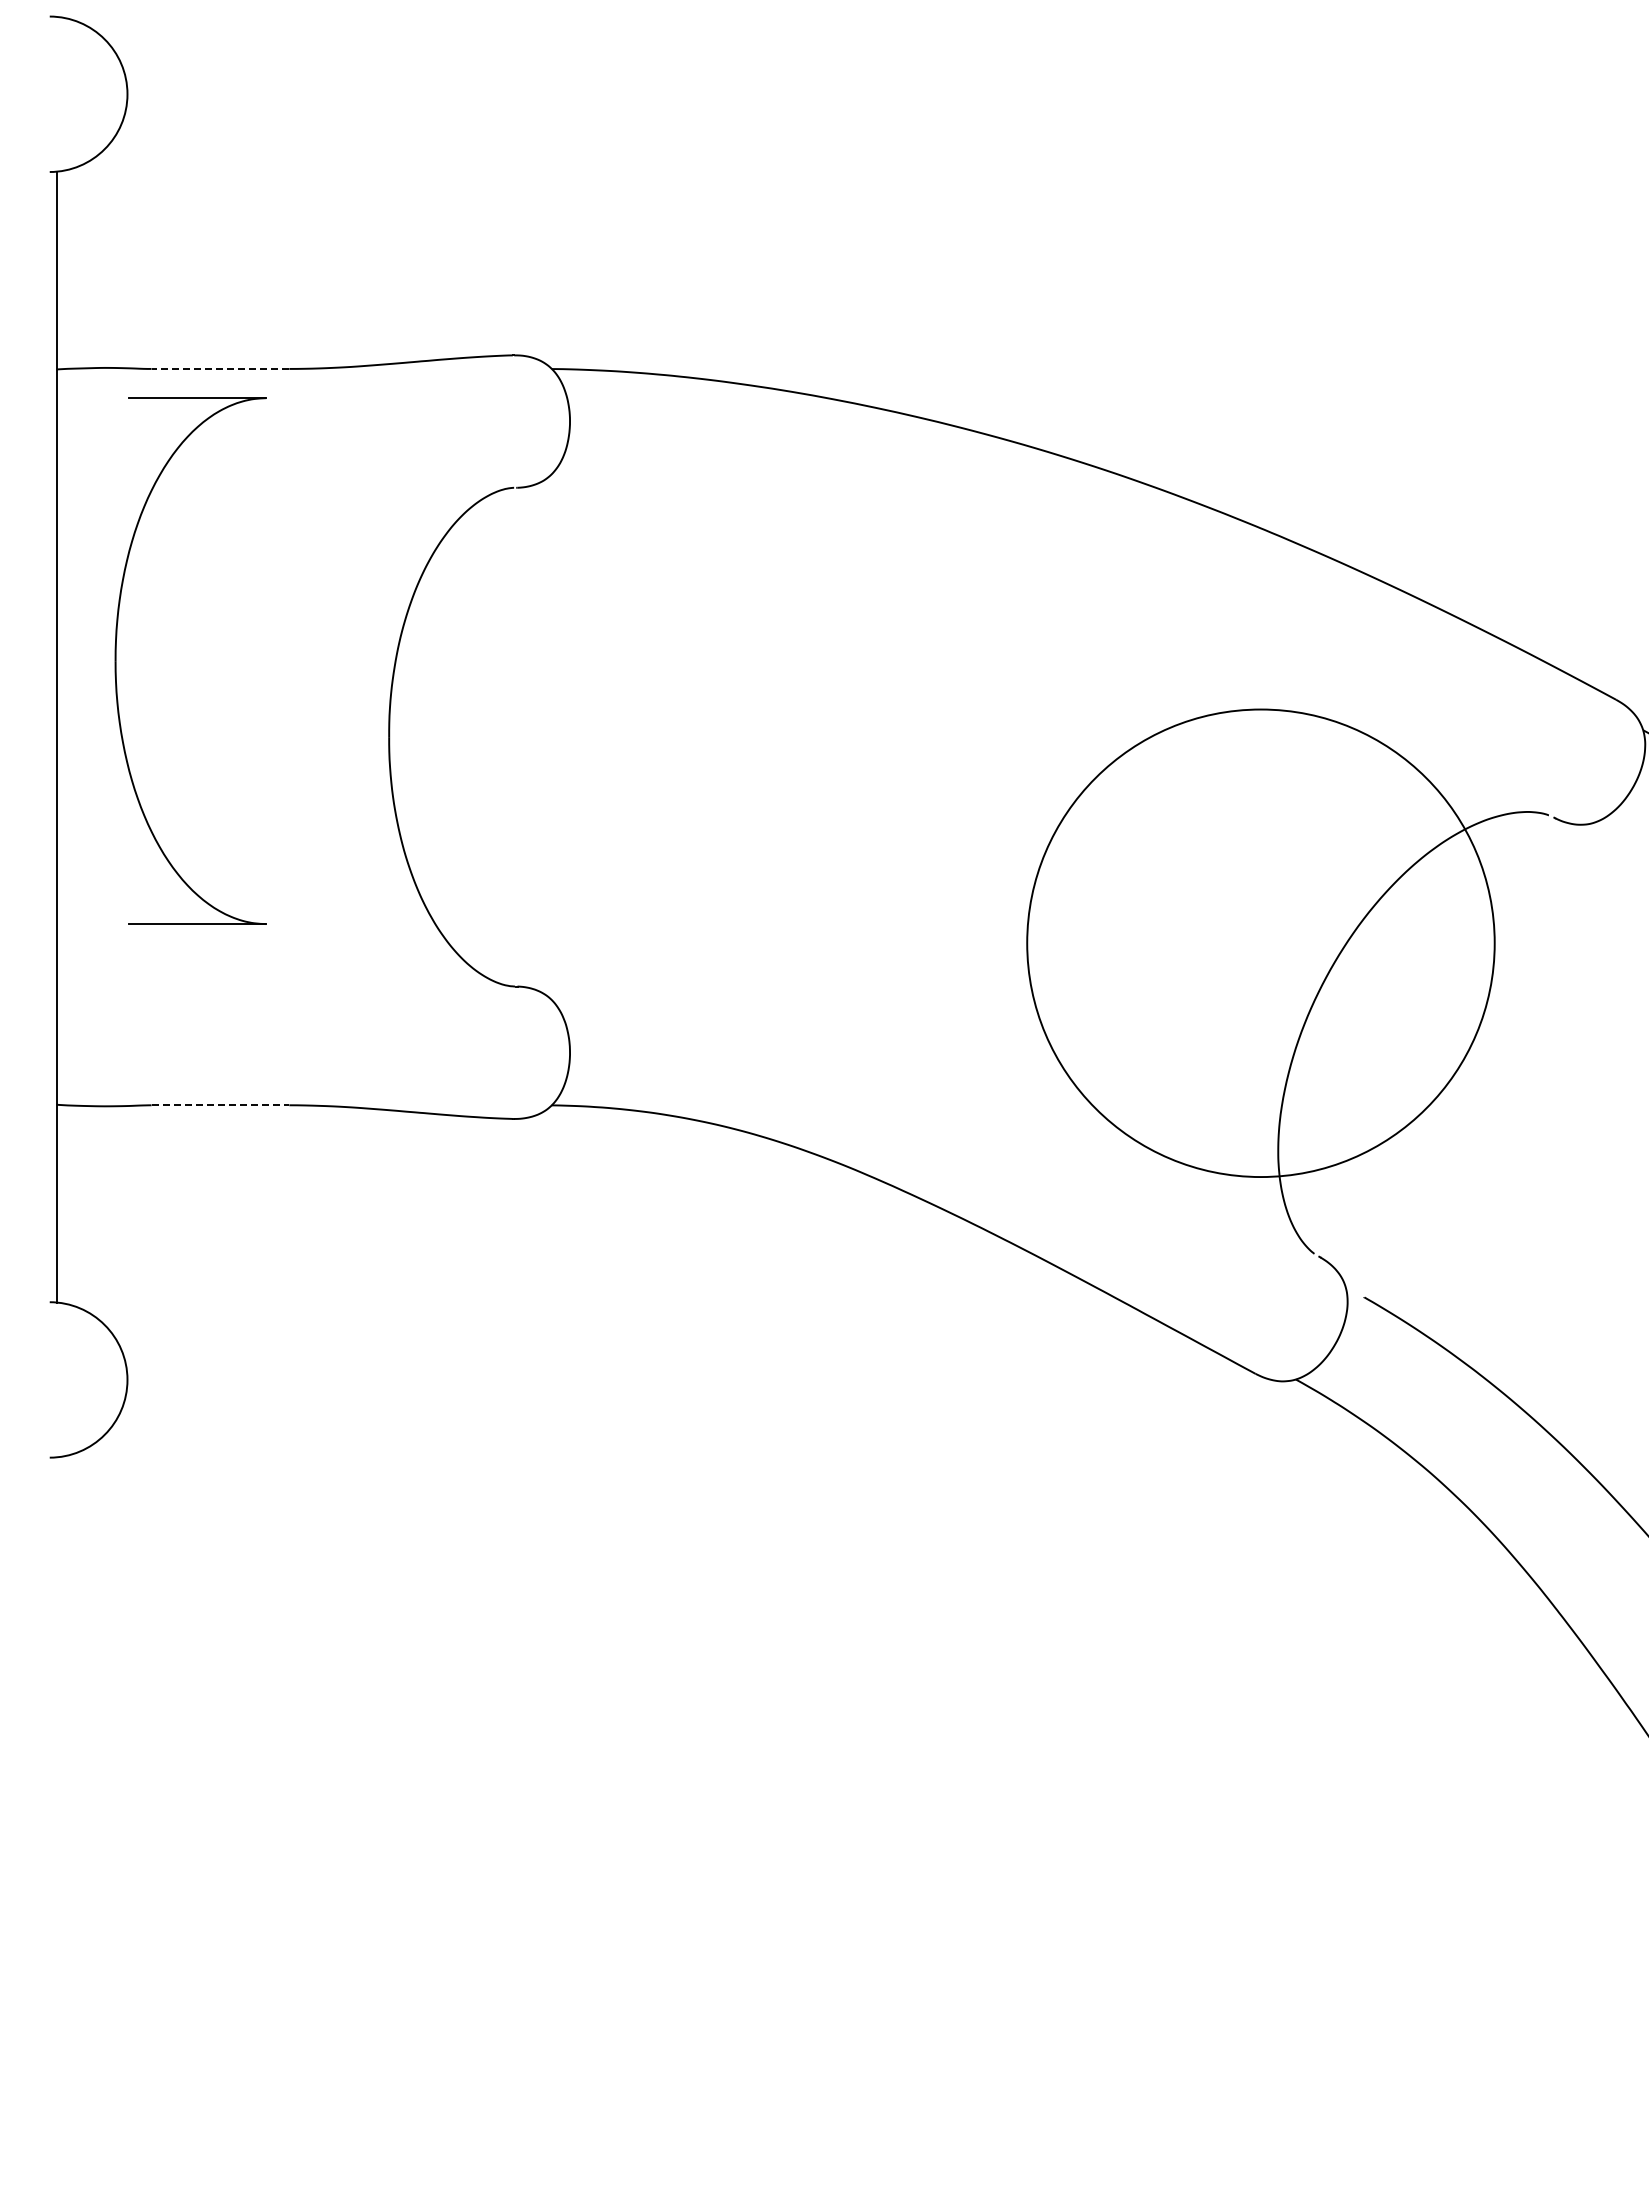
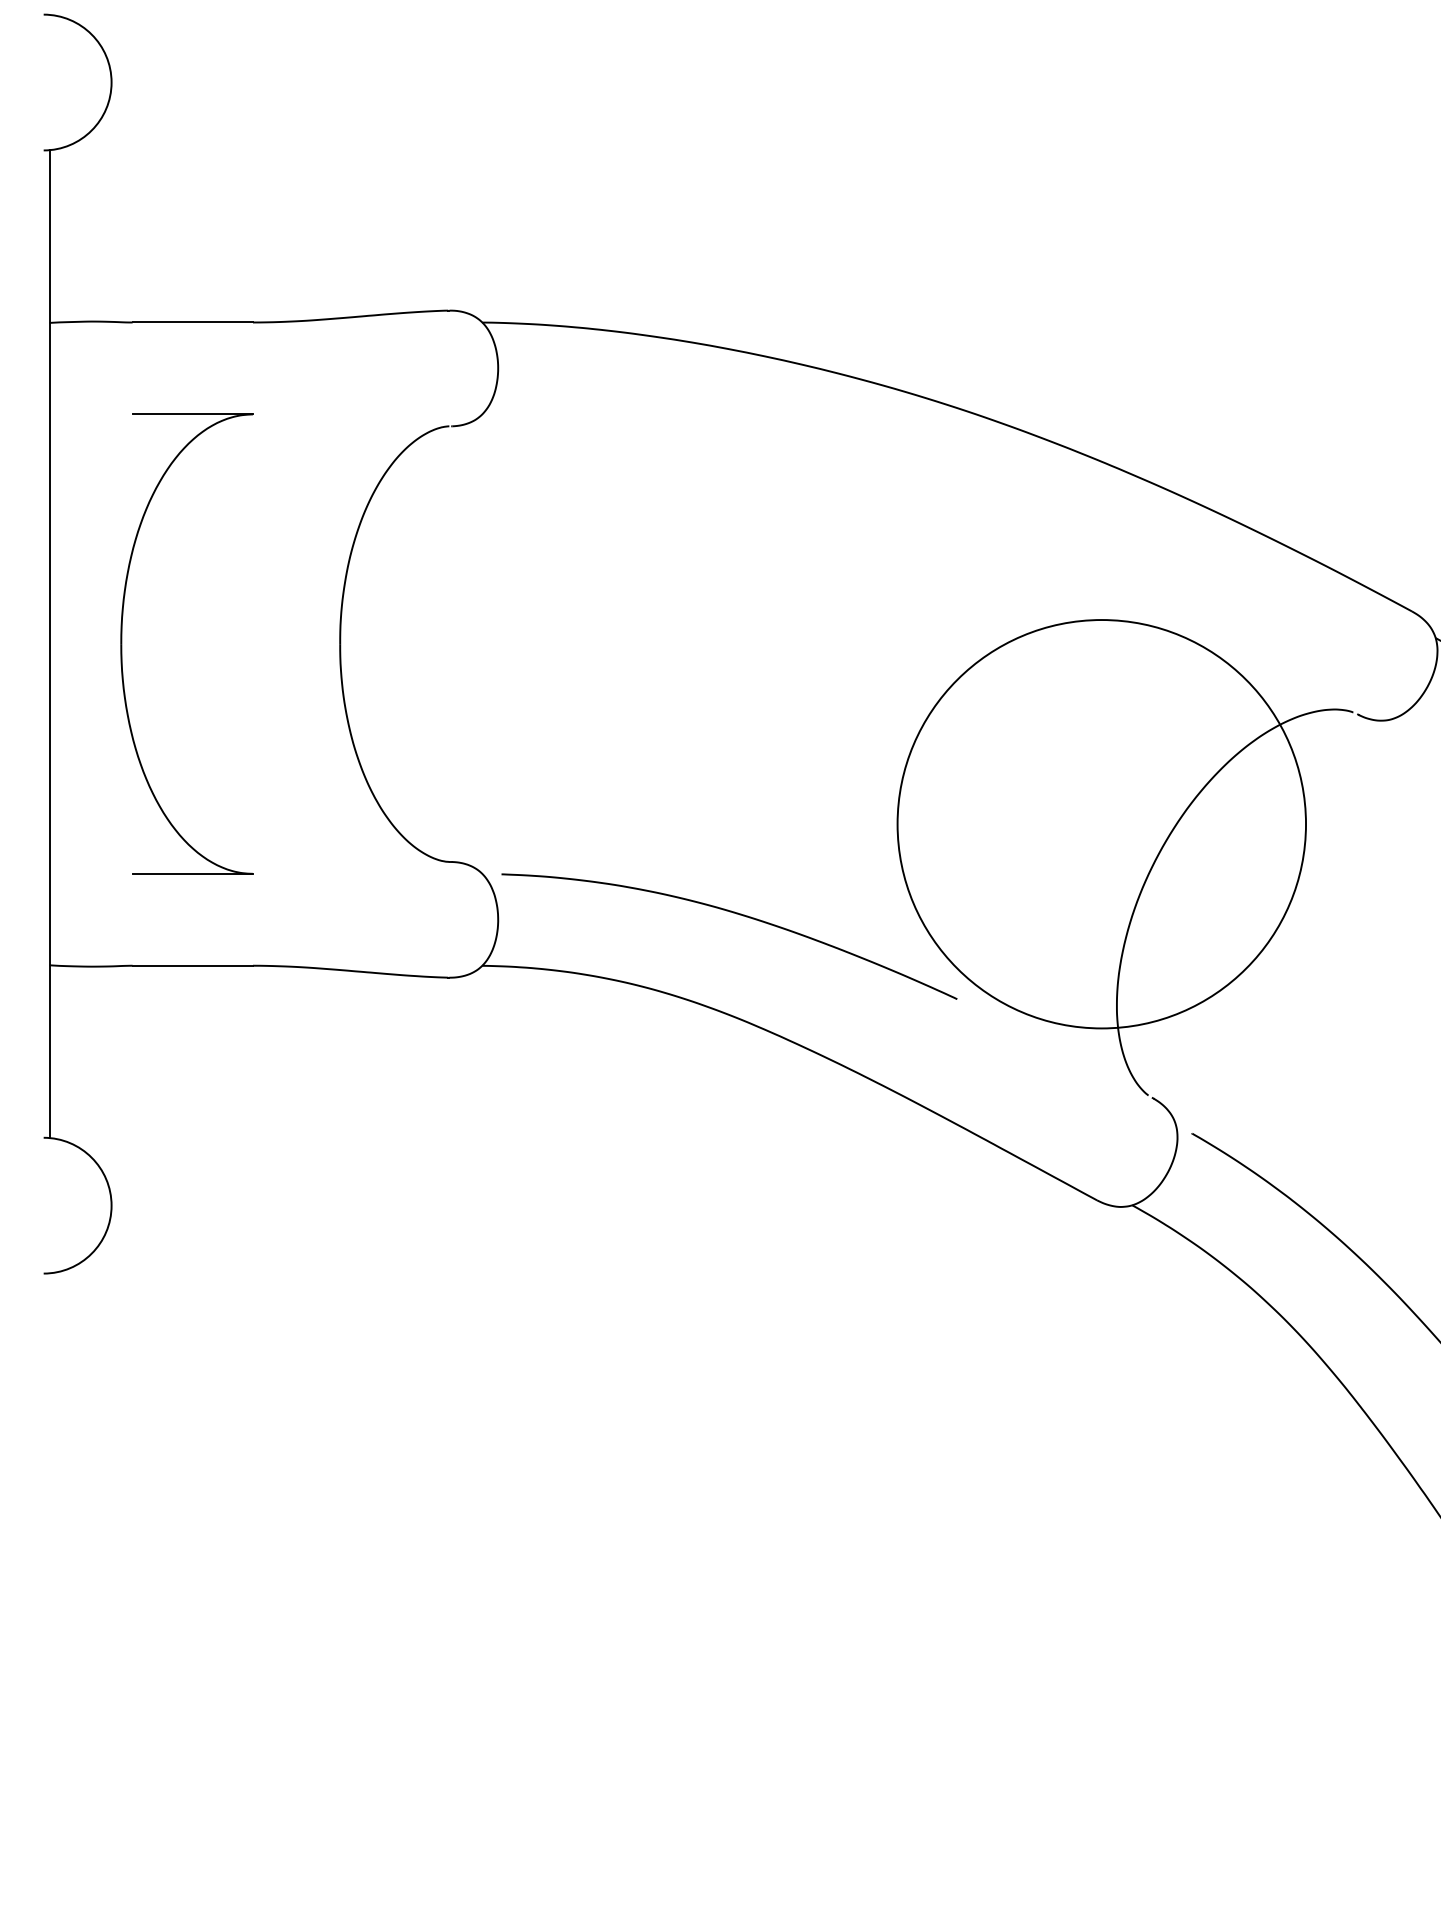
line: (220, 368) -> (192, 322), dashed -> solid
part: (116, 660) -> (122, 643), moved
curve: (839, 1045) -> (733, 913), added
line: (220, 1105) -> (192, 965), dashed -> solid

